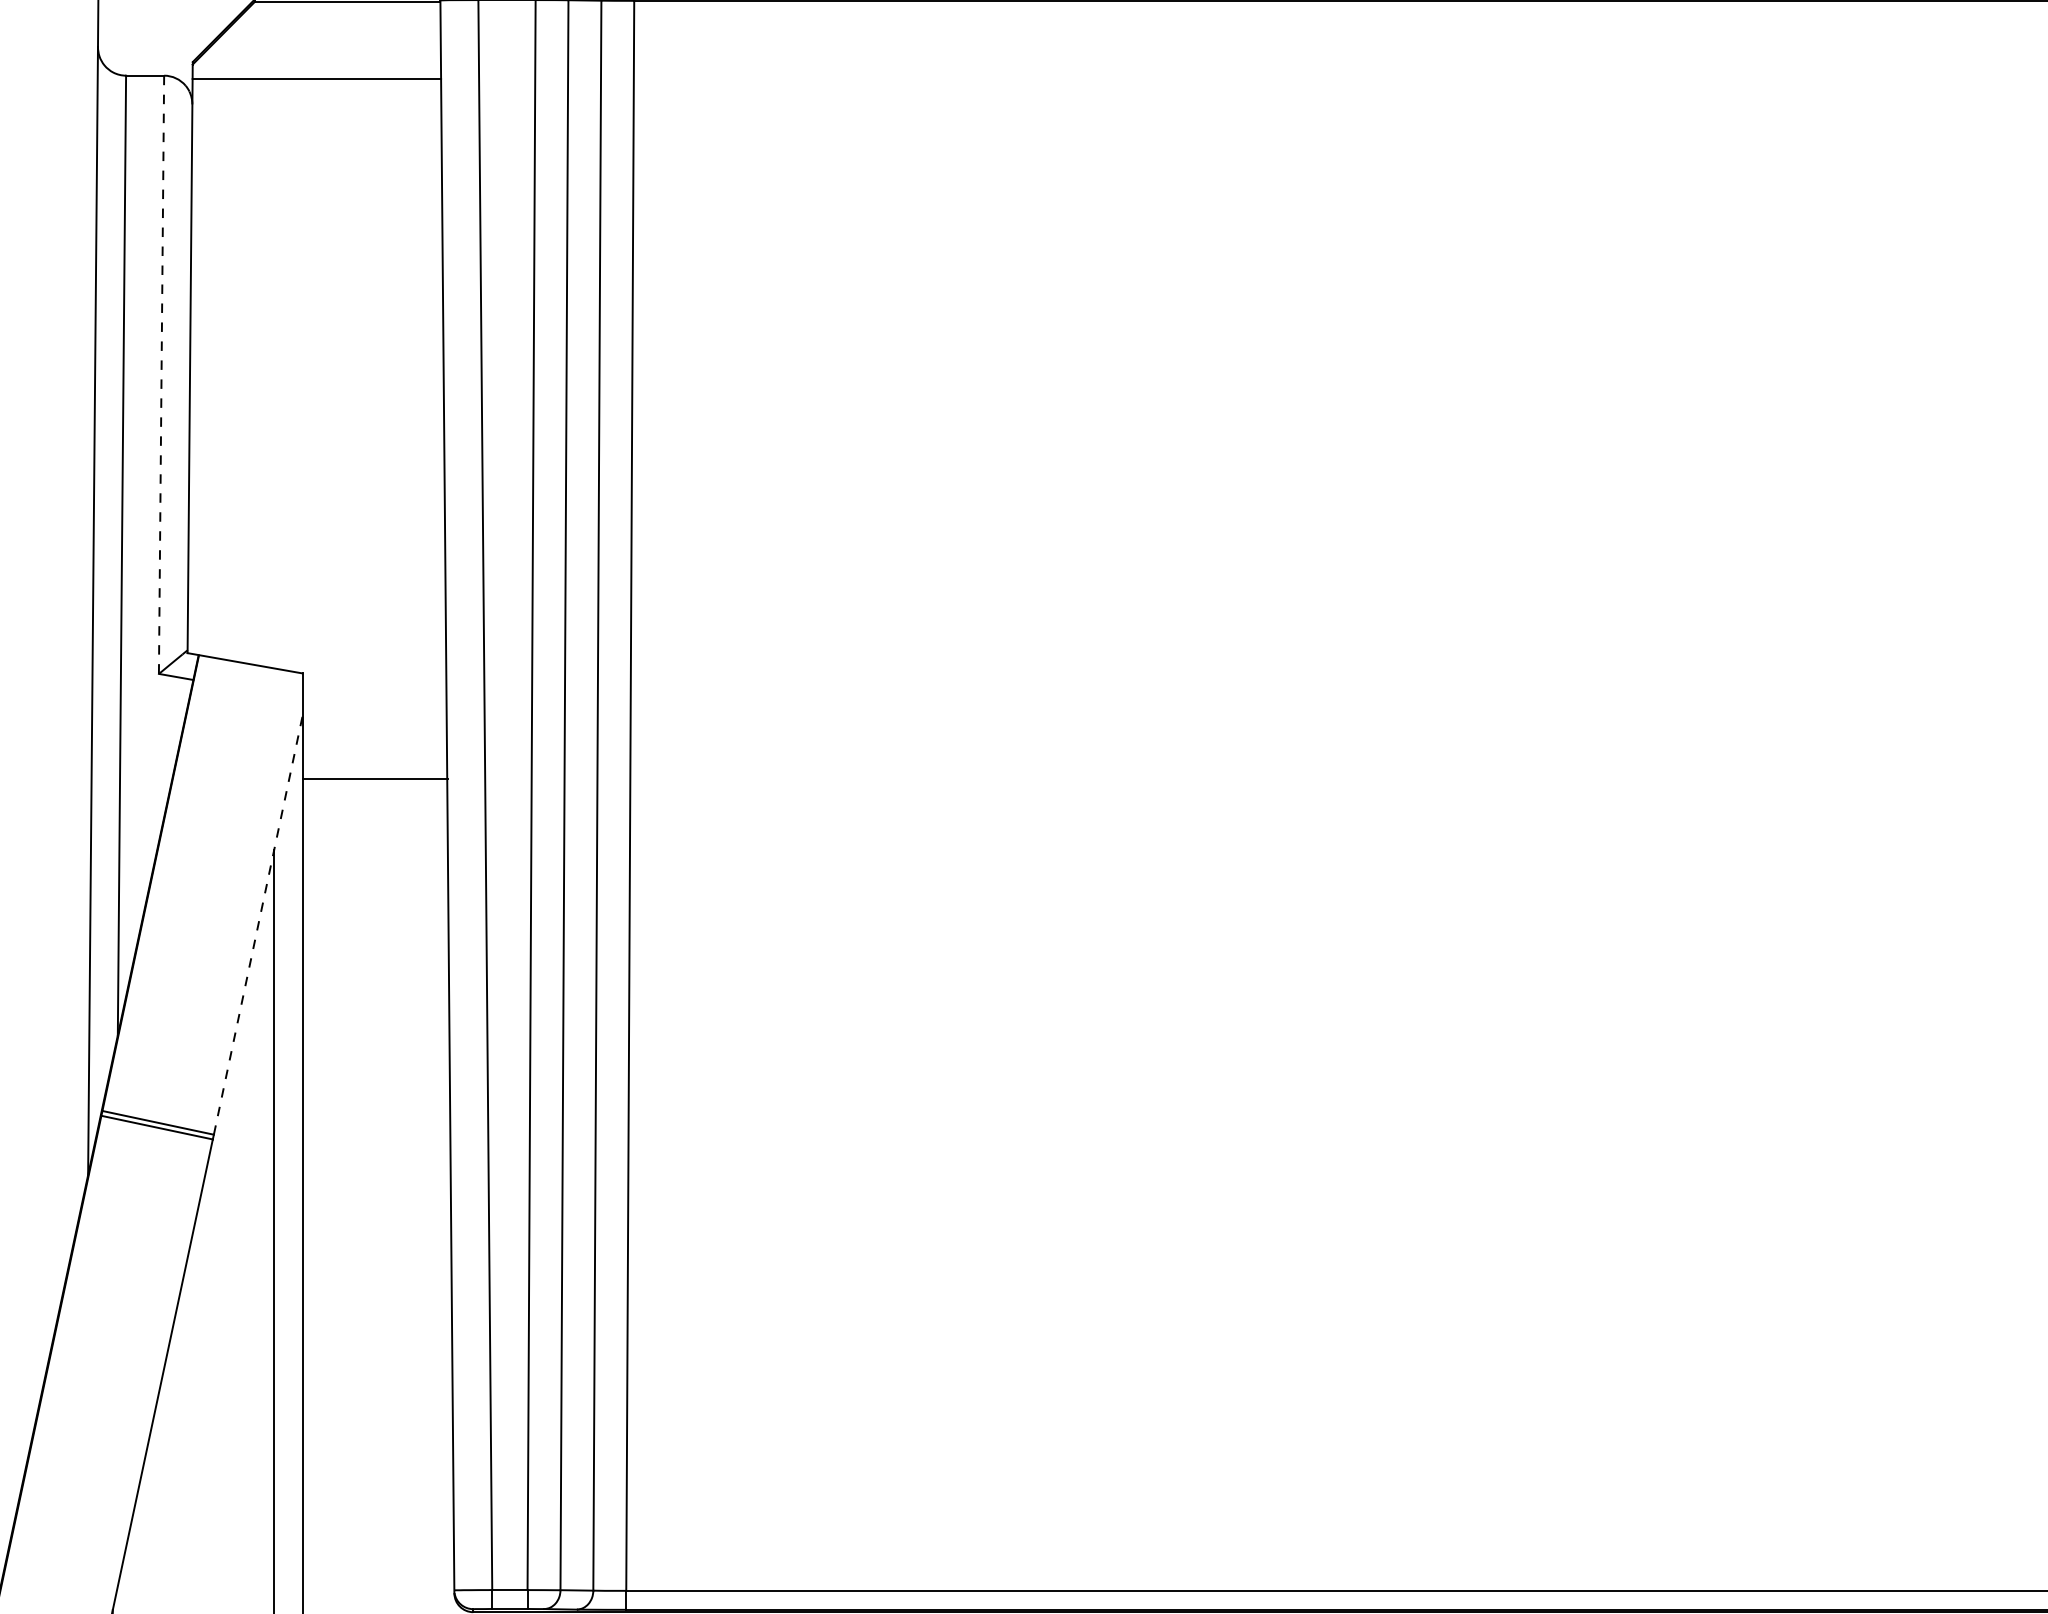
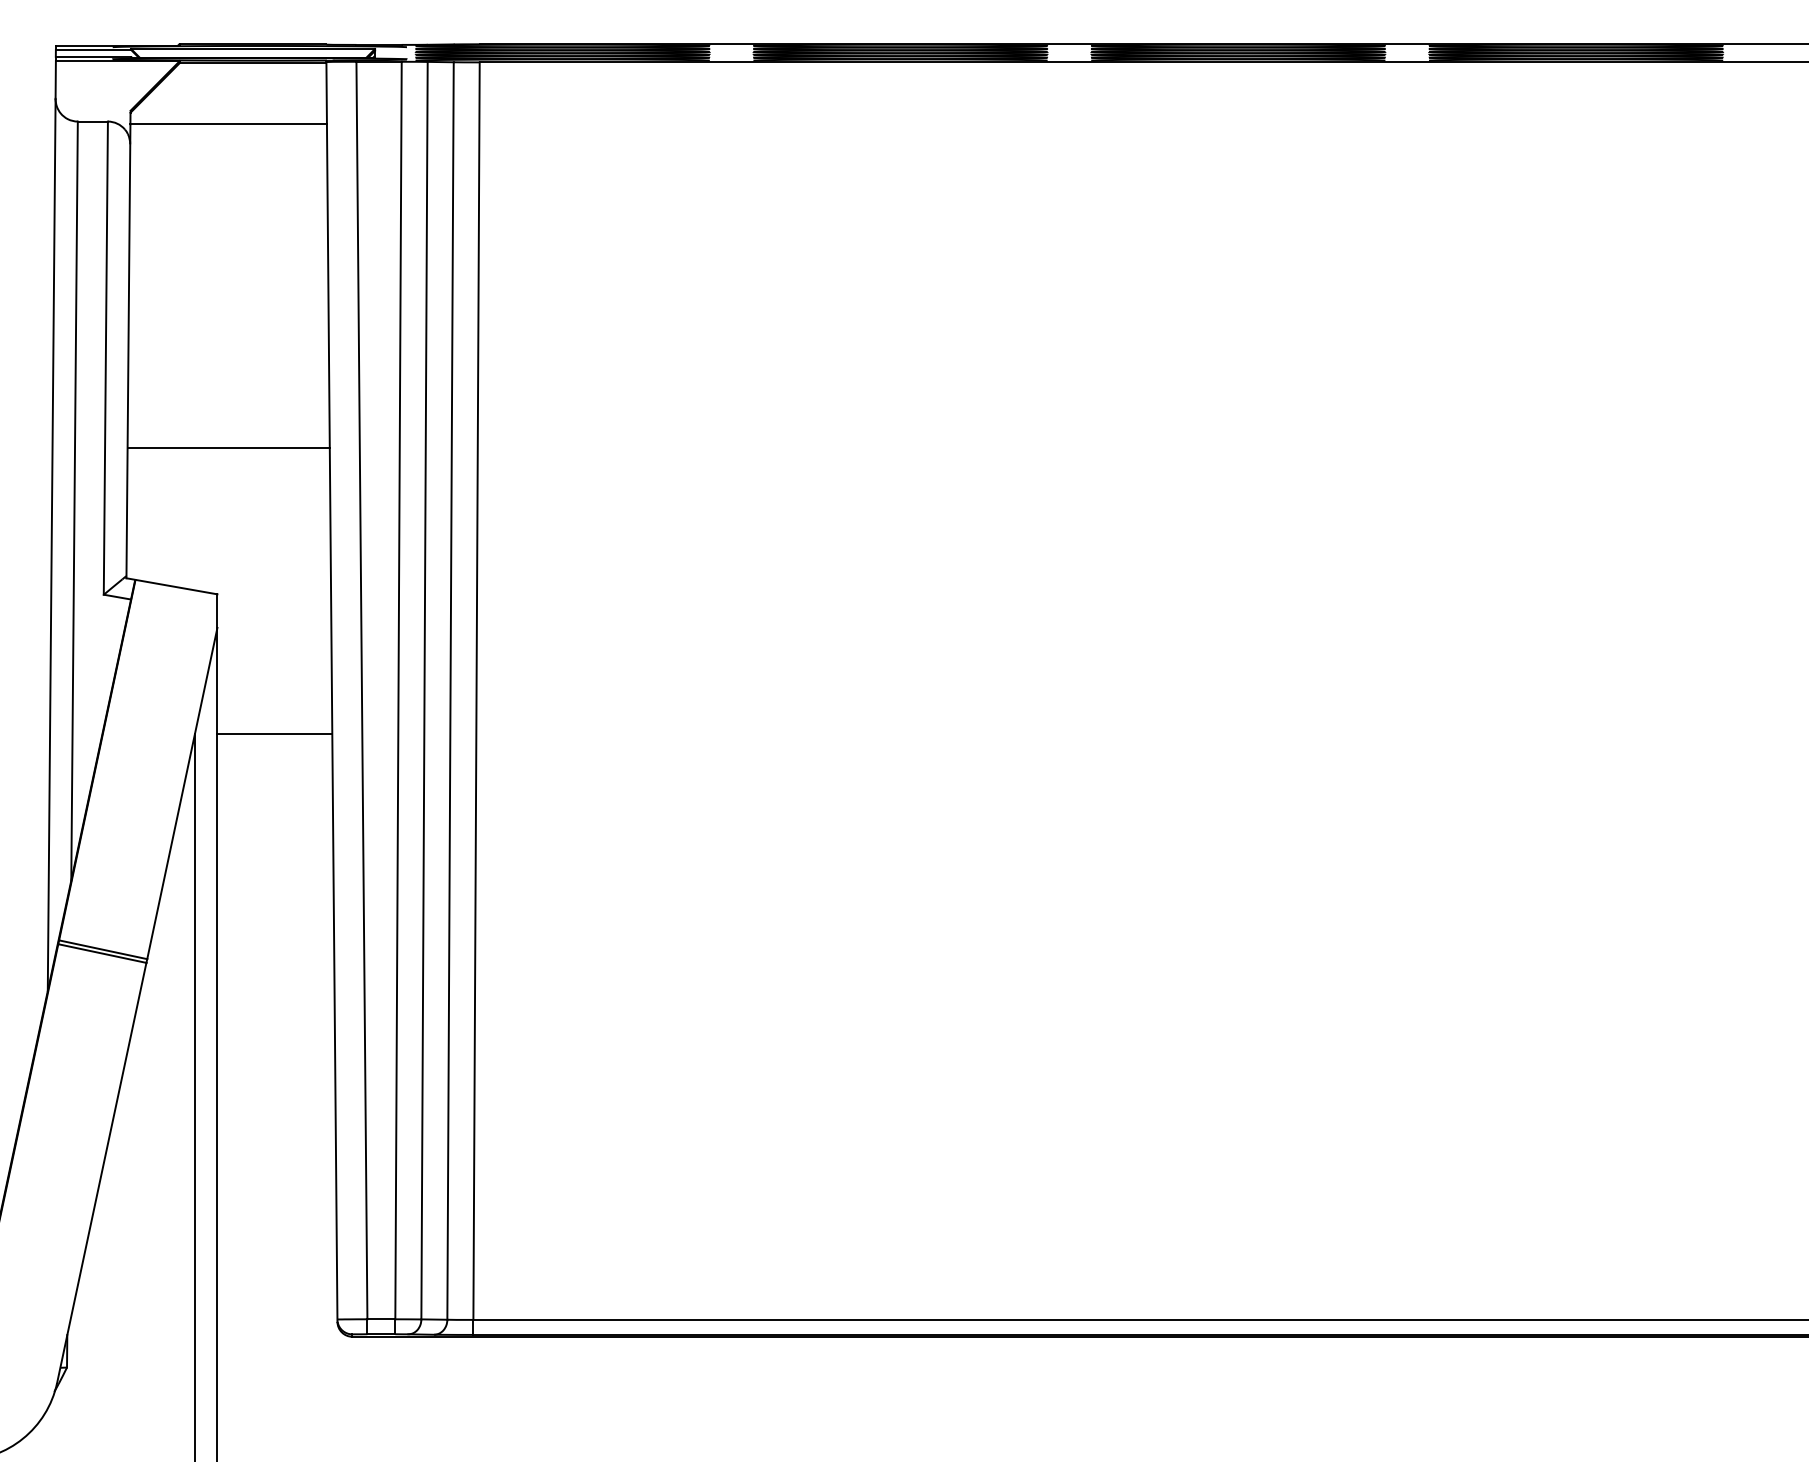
line: (161, 375) -> (105, 358), dashed -> solid
line: (316, 487) -> (228, 447), added
line: (374, 778) -> (274, 733), moved
line: (258, 925) -> (182, 793), dashed -> solid

